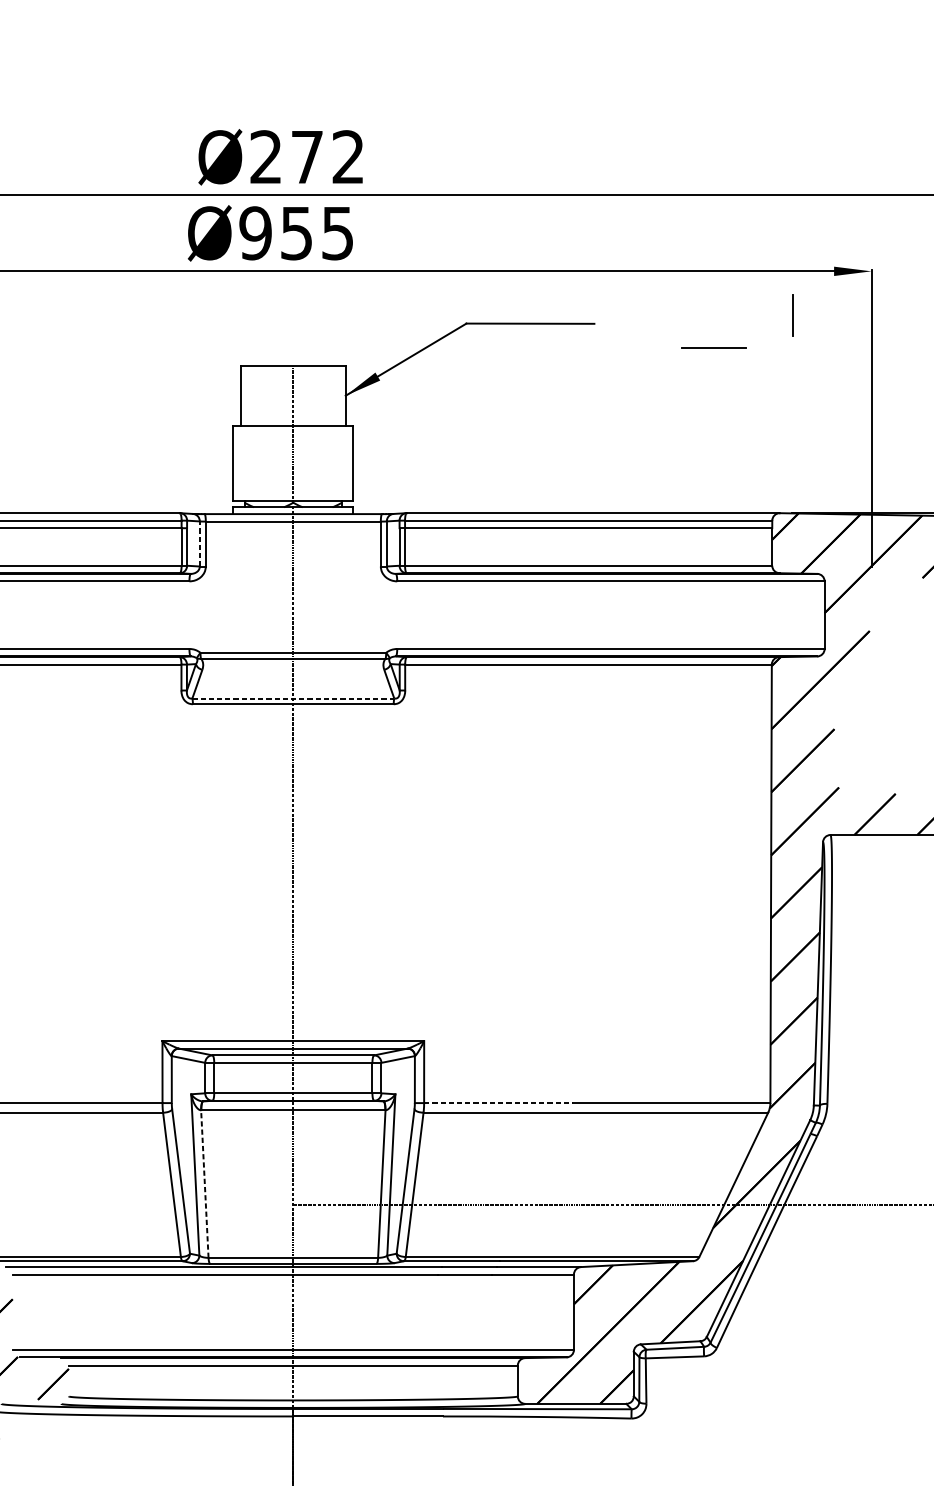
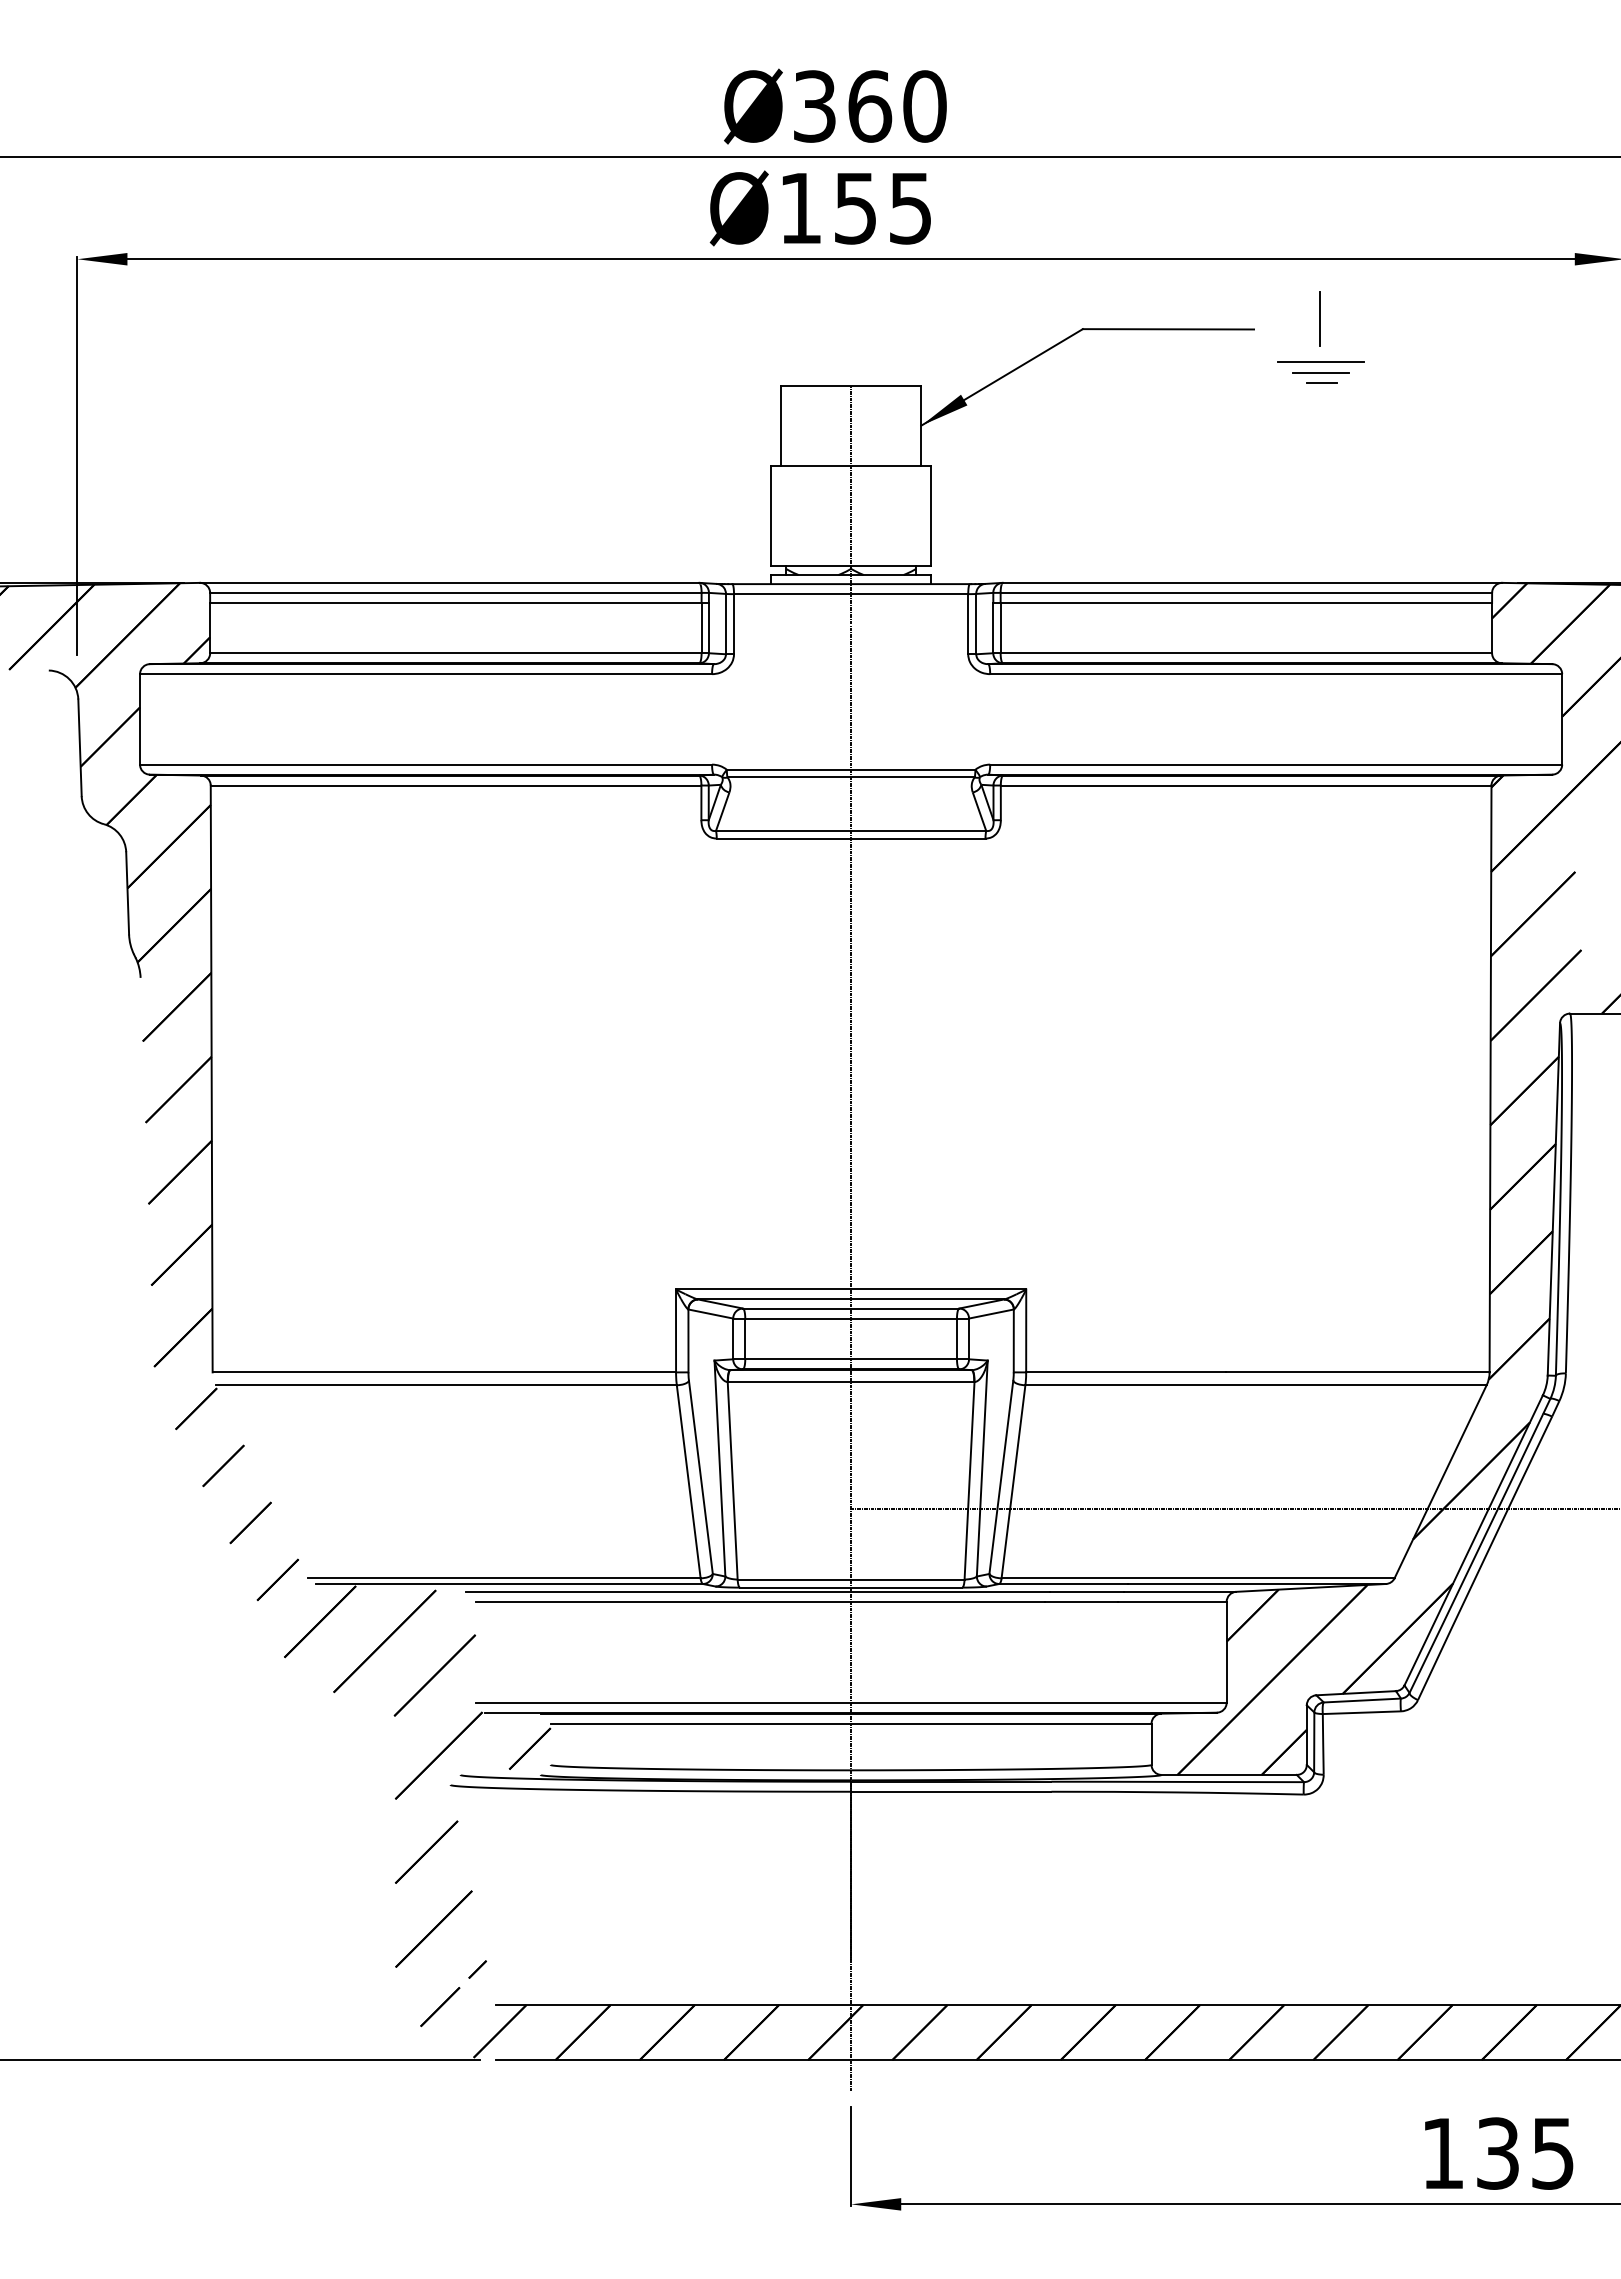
text: (307, 157) -> (869, 106), Ø272 -> Ø360
text: (255, 233) -> (800, 208), Ø955 -> Ø155
line: (792, 315) -> (1319, 318), moved
line: (713, 347) -> (1320, 361), moved
line: (644, 356) -> (1320, 373), added
line: (644, 363) -> (1321, 382), added
line: (199, 543) -> (725, 623), dashed -> solid
line: (293, 698) -> (851, 830), dashed -> solid
line: (499, 1103) -> (1126, 1372), dashed -> solid
line: (204, 1183) -> (732, 1480), dashed -> solid

